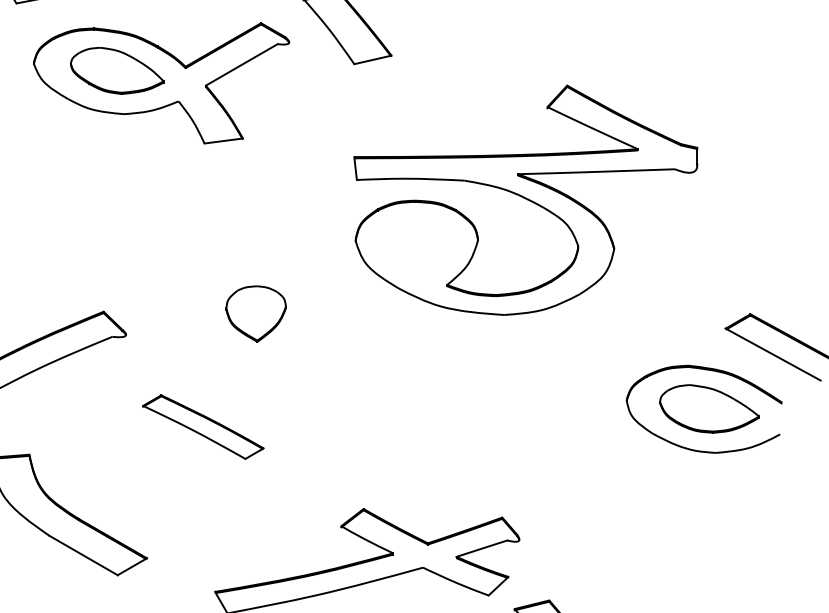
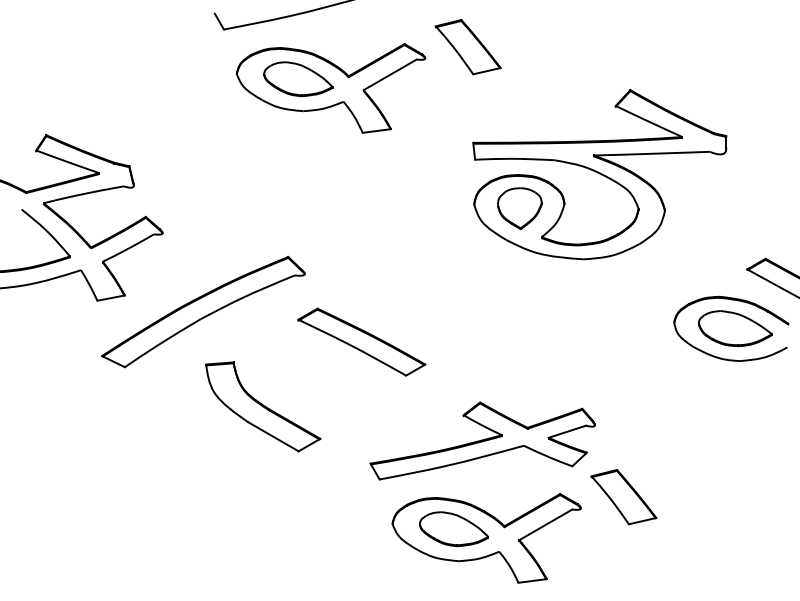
part: (255, 313) -> (519, 208), moved
part: (202, 426) -> (361, 341), size x1.43

